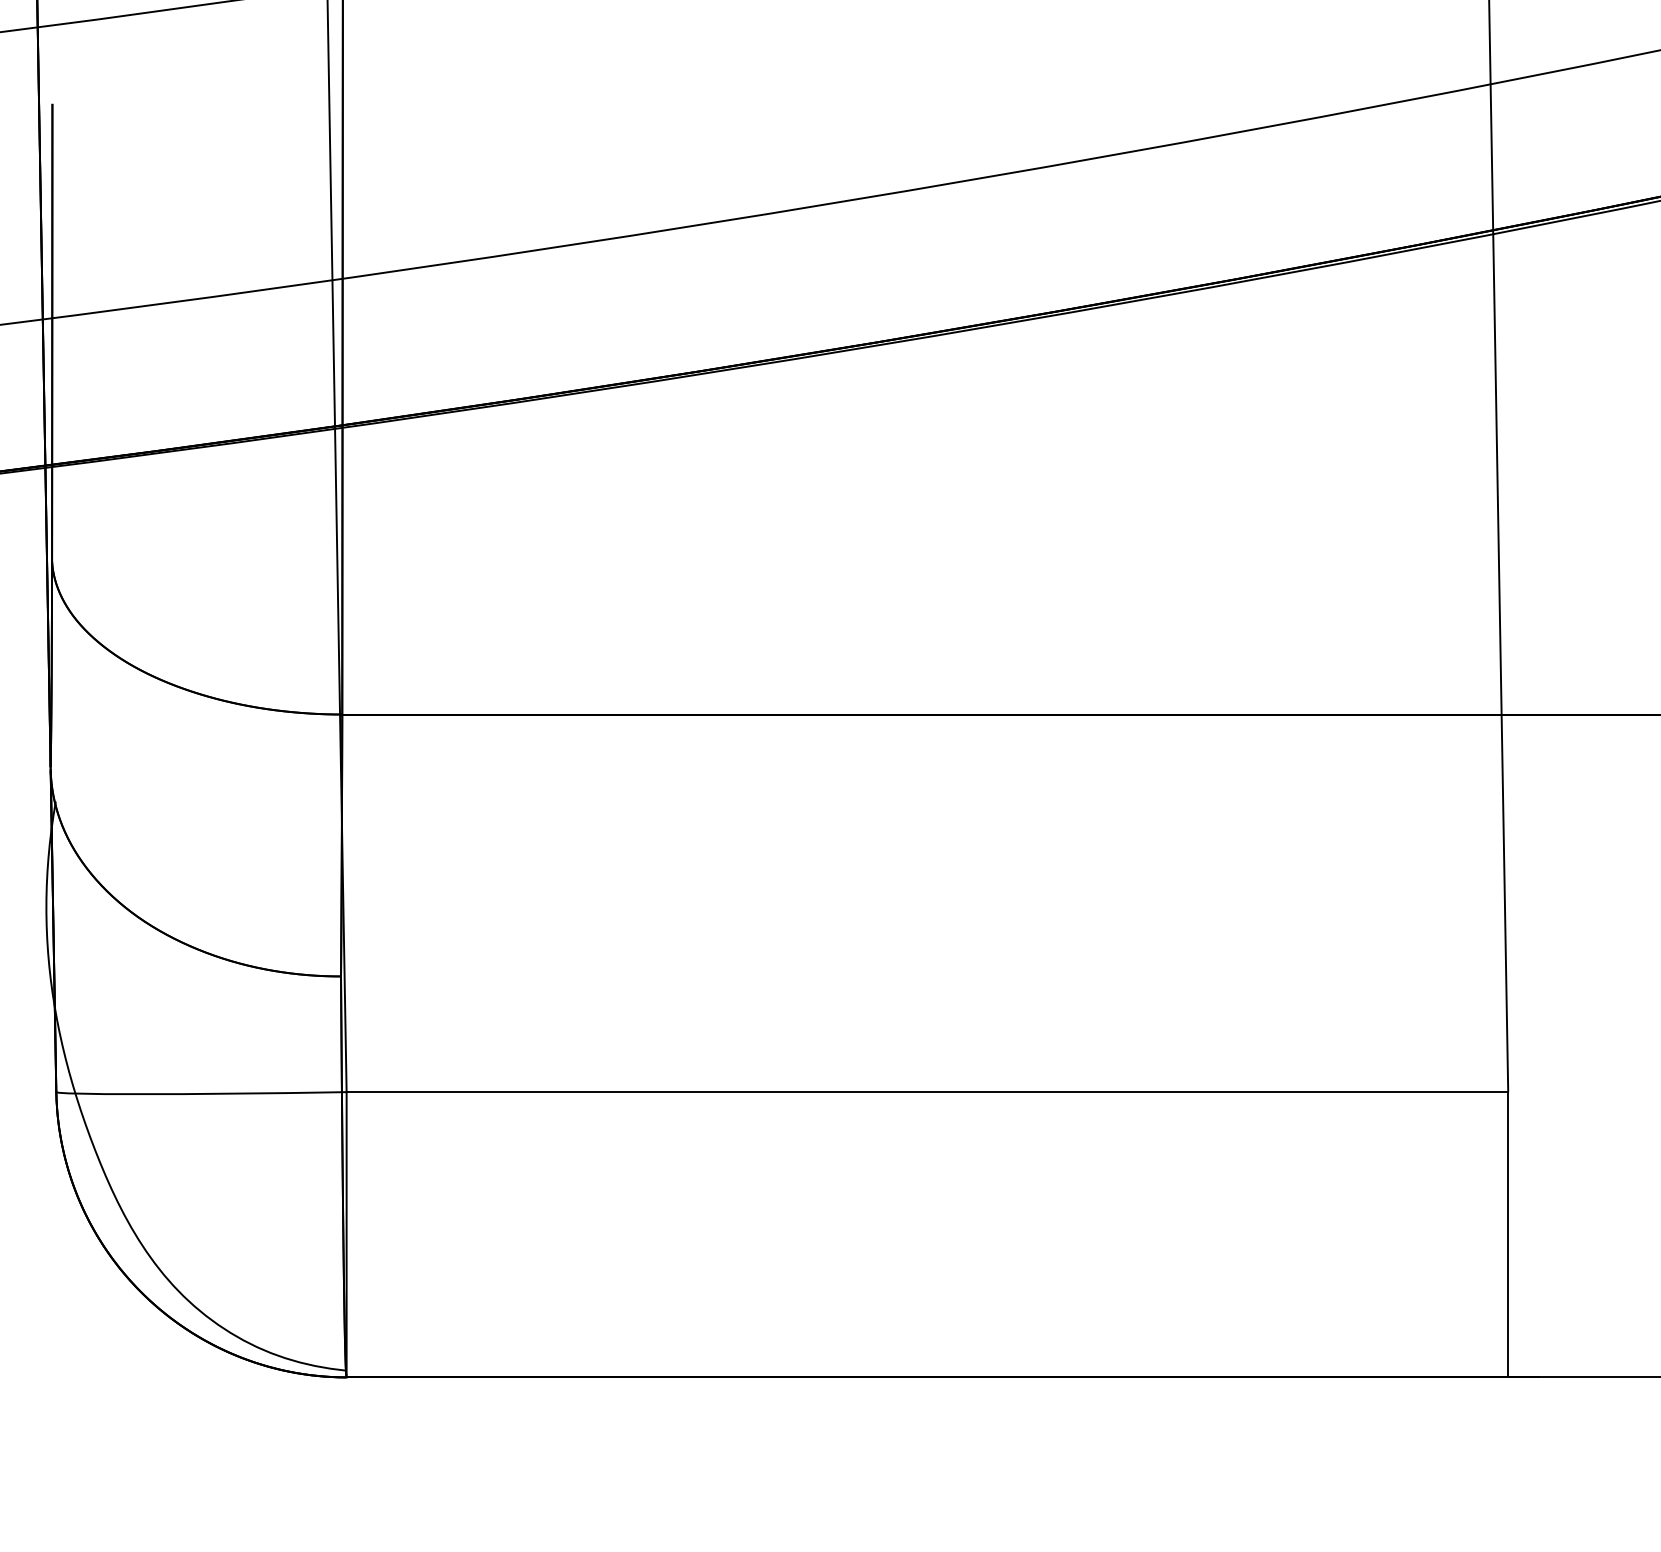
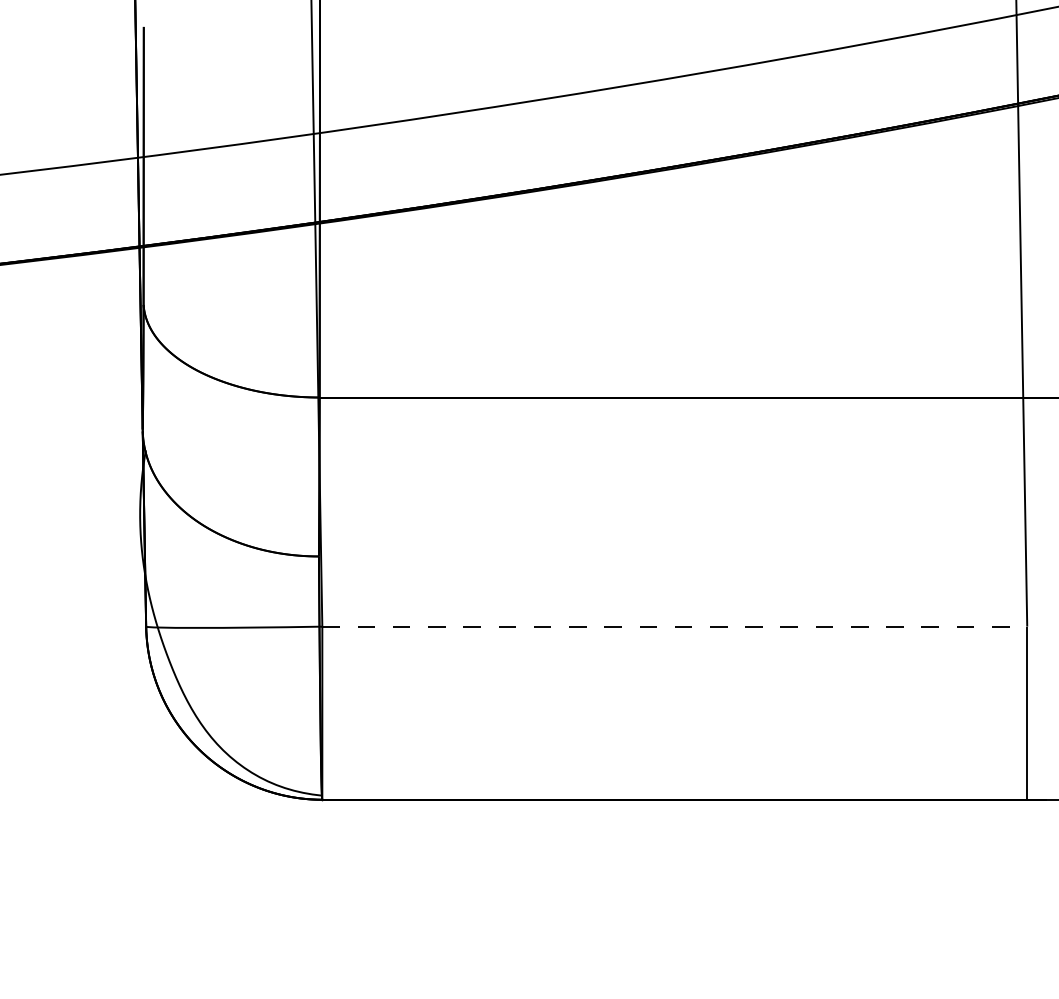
line: (928, 1091) -> (675, 626), solid -> dashed

